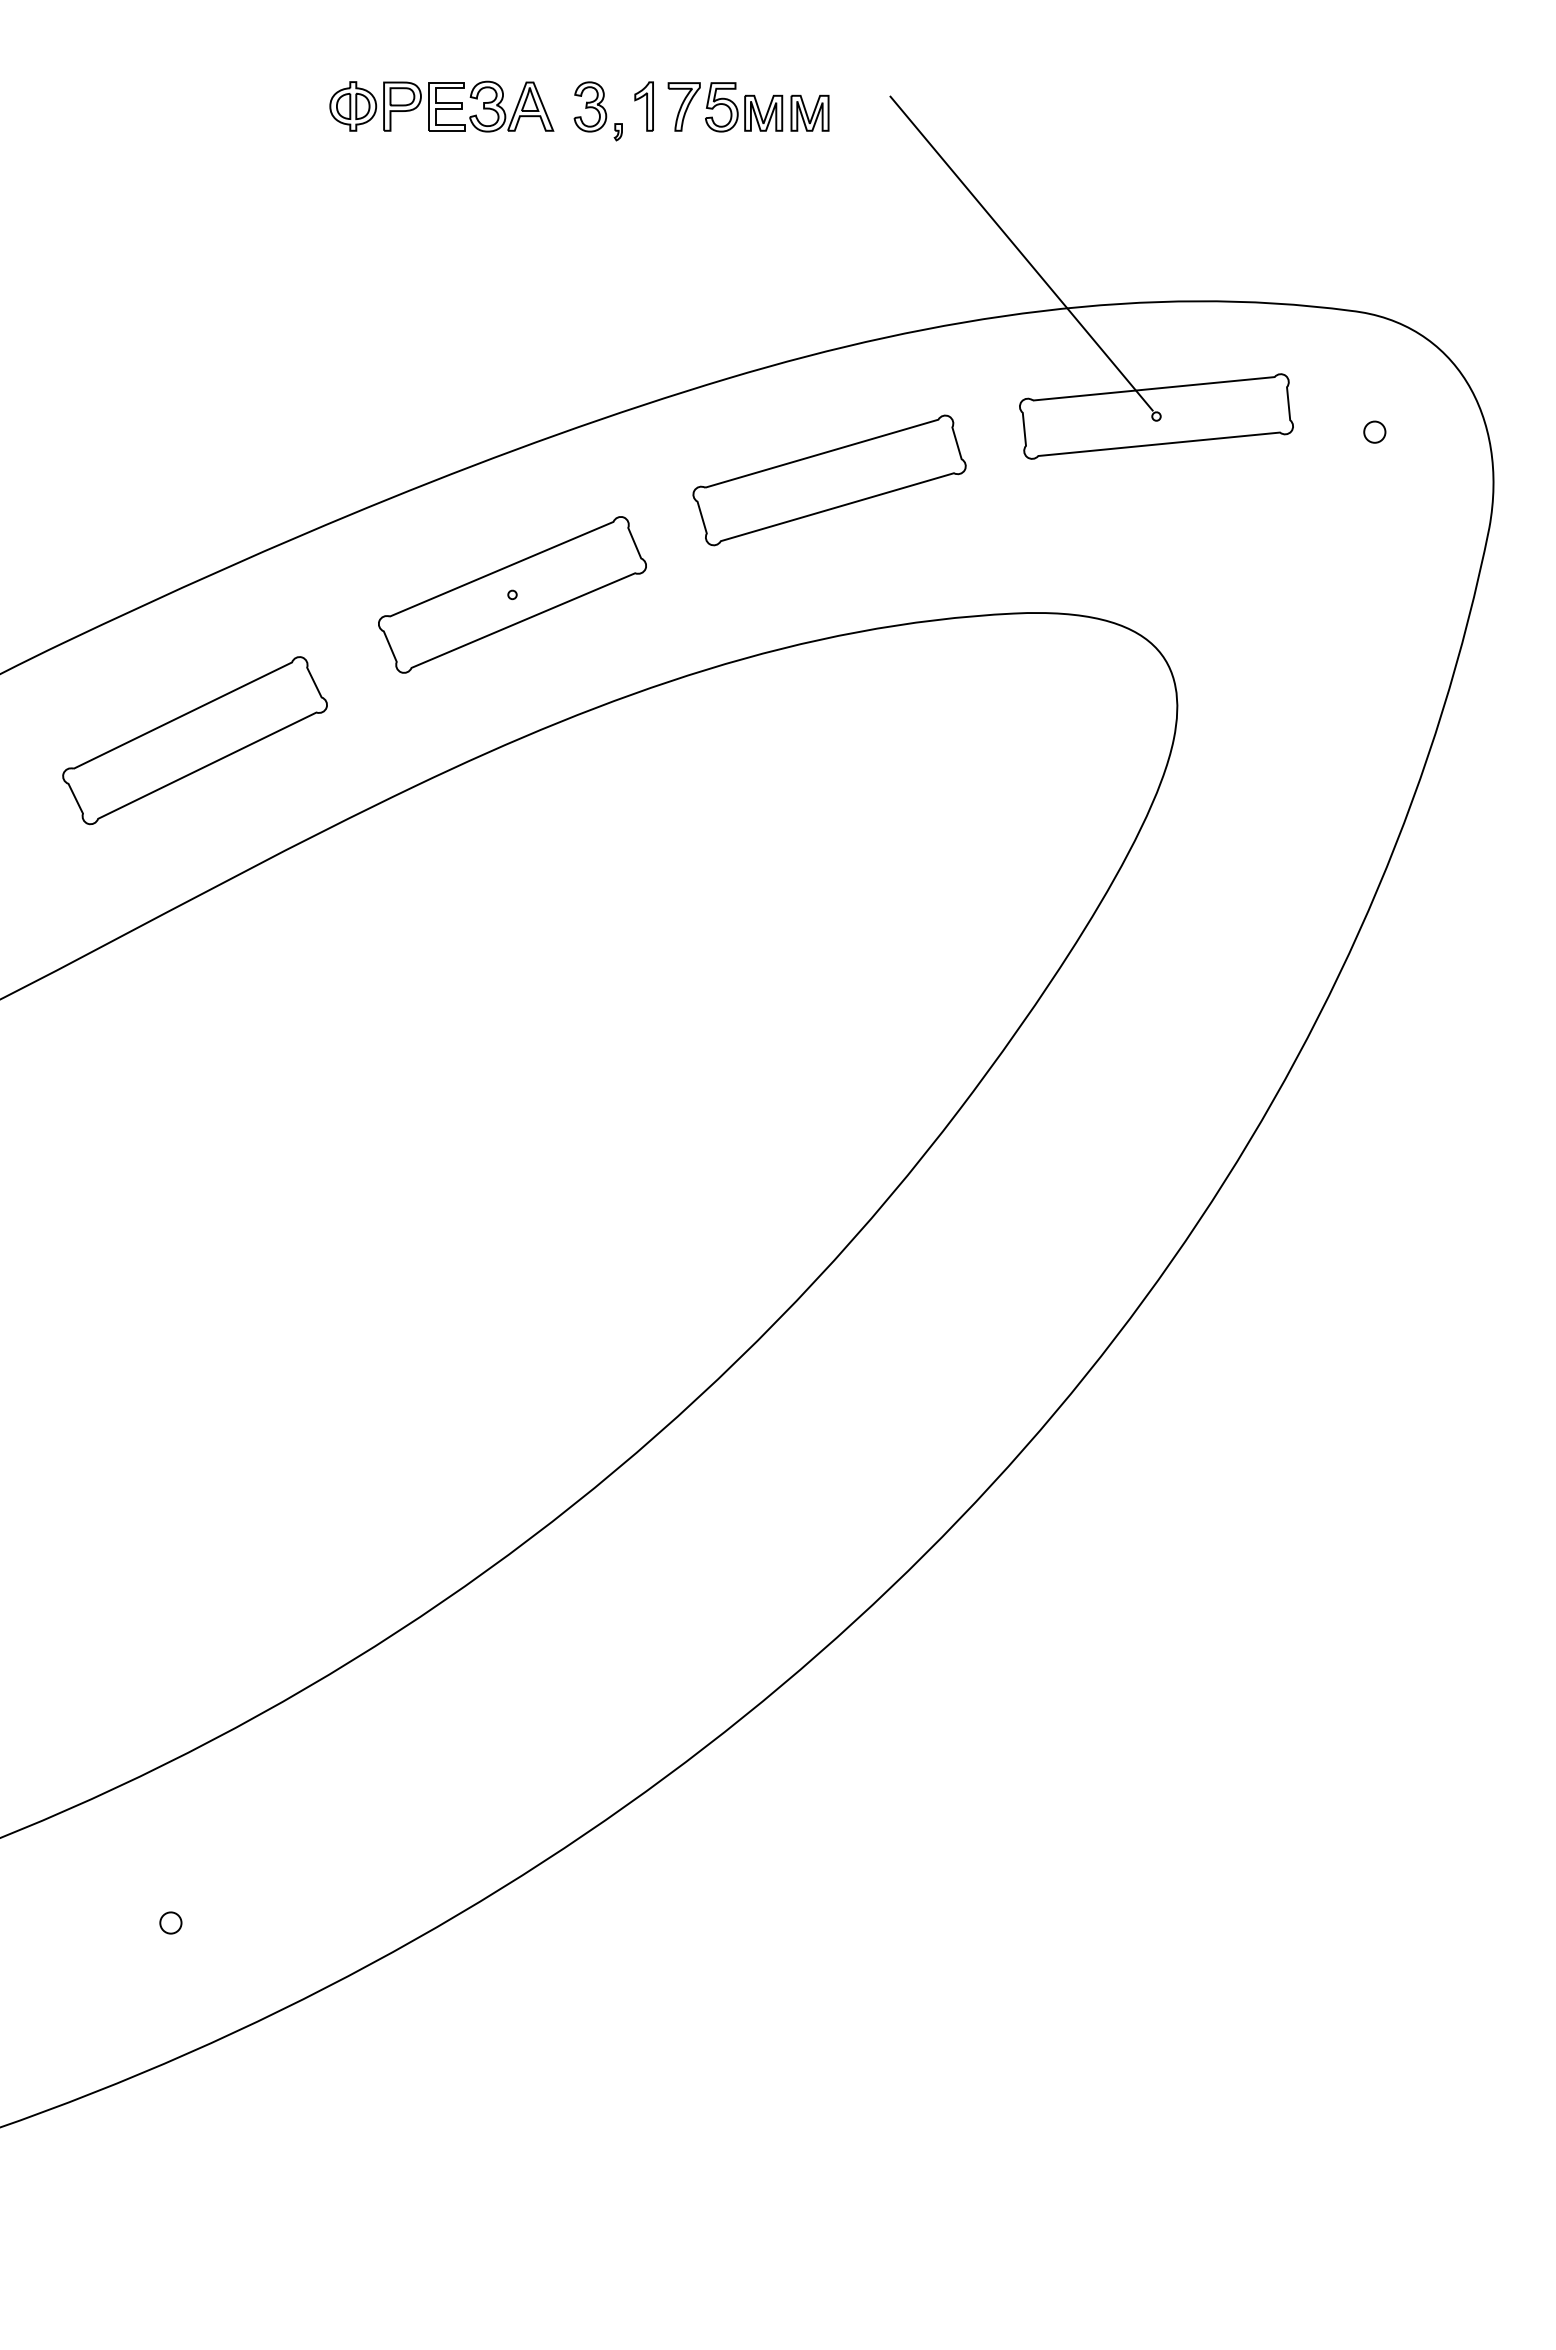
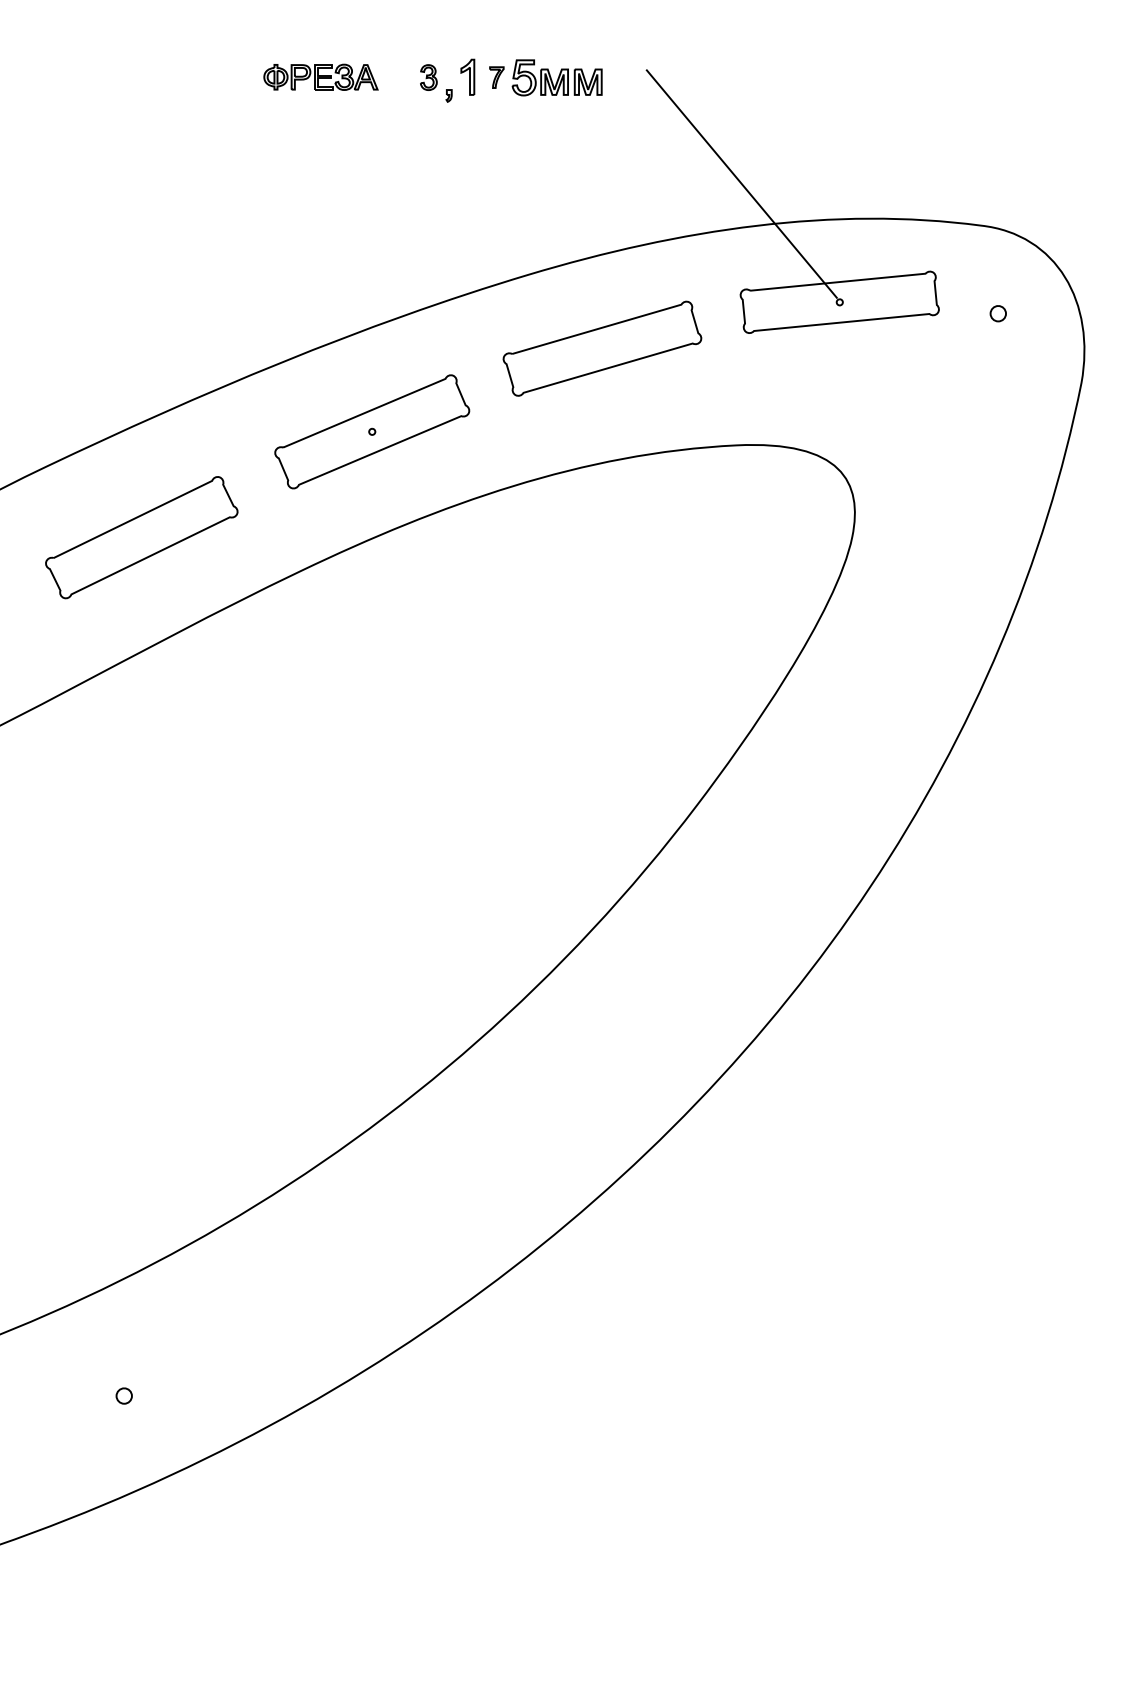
part: (441, 106) -> (320, 77), size x0.7
part: (590, 106) -> (428, 77), size x0.7
part: (683, 106) -> (496, 77), size x0.6

